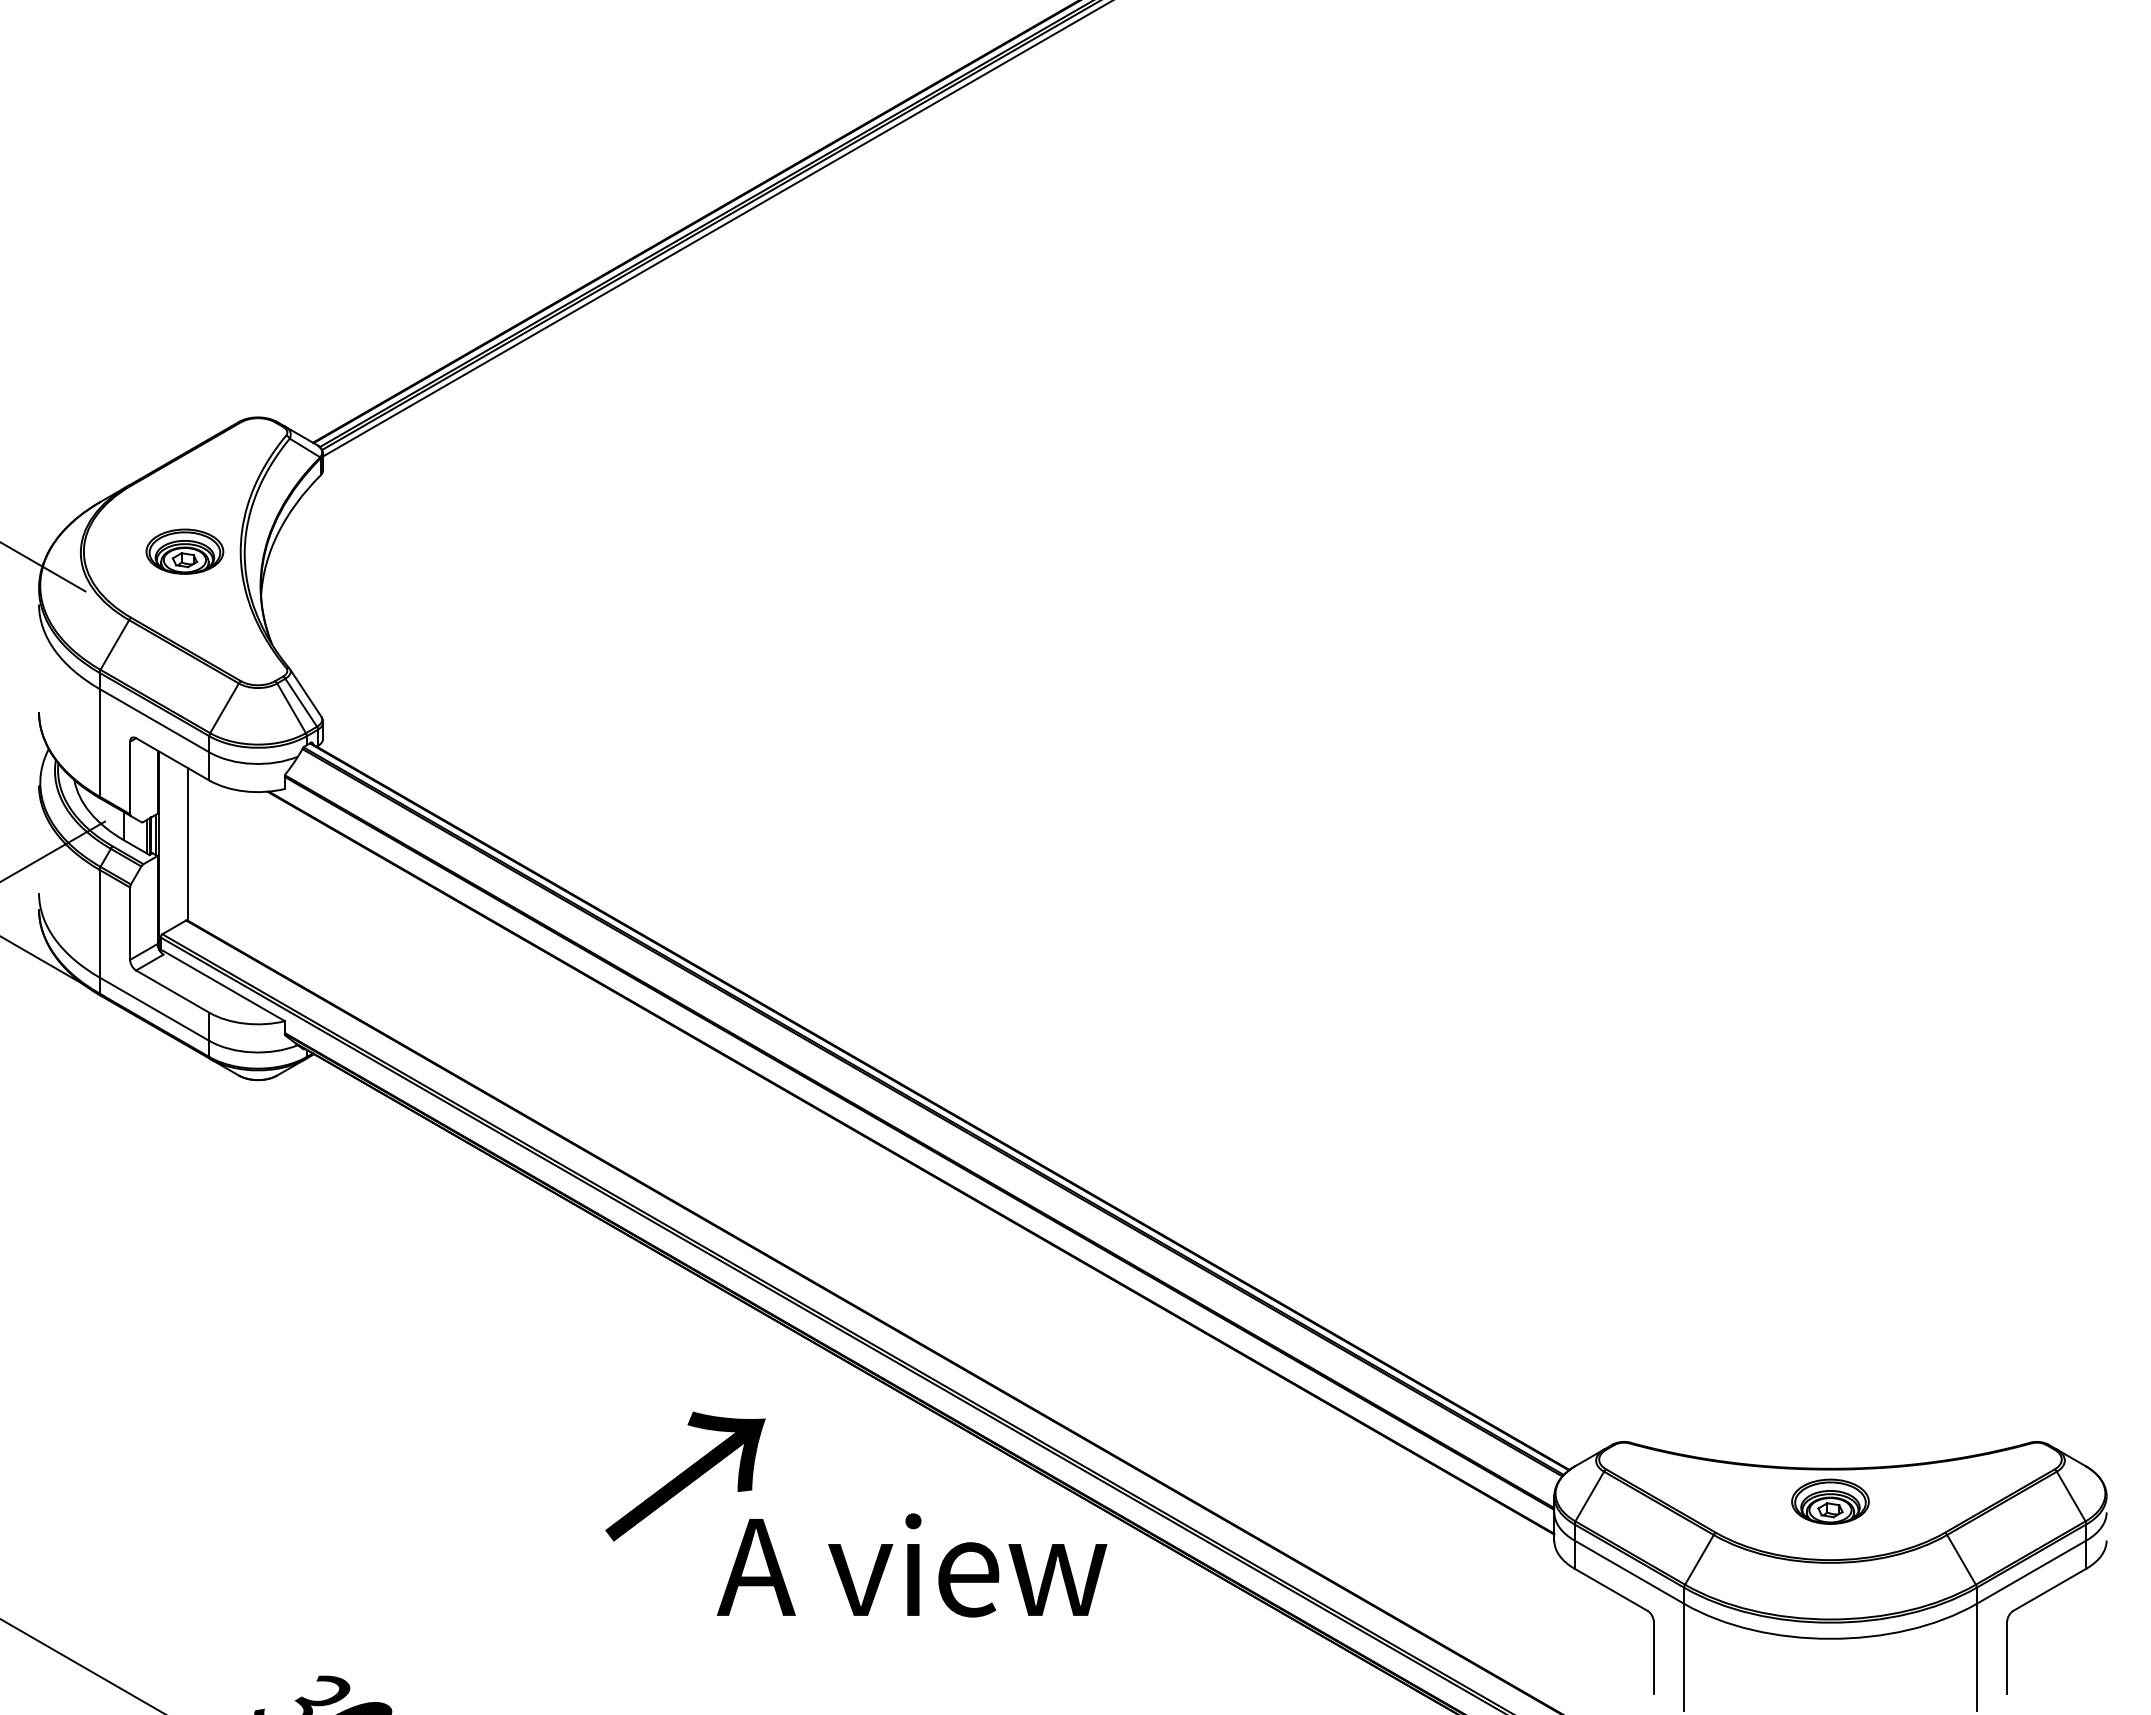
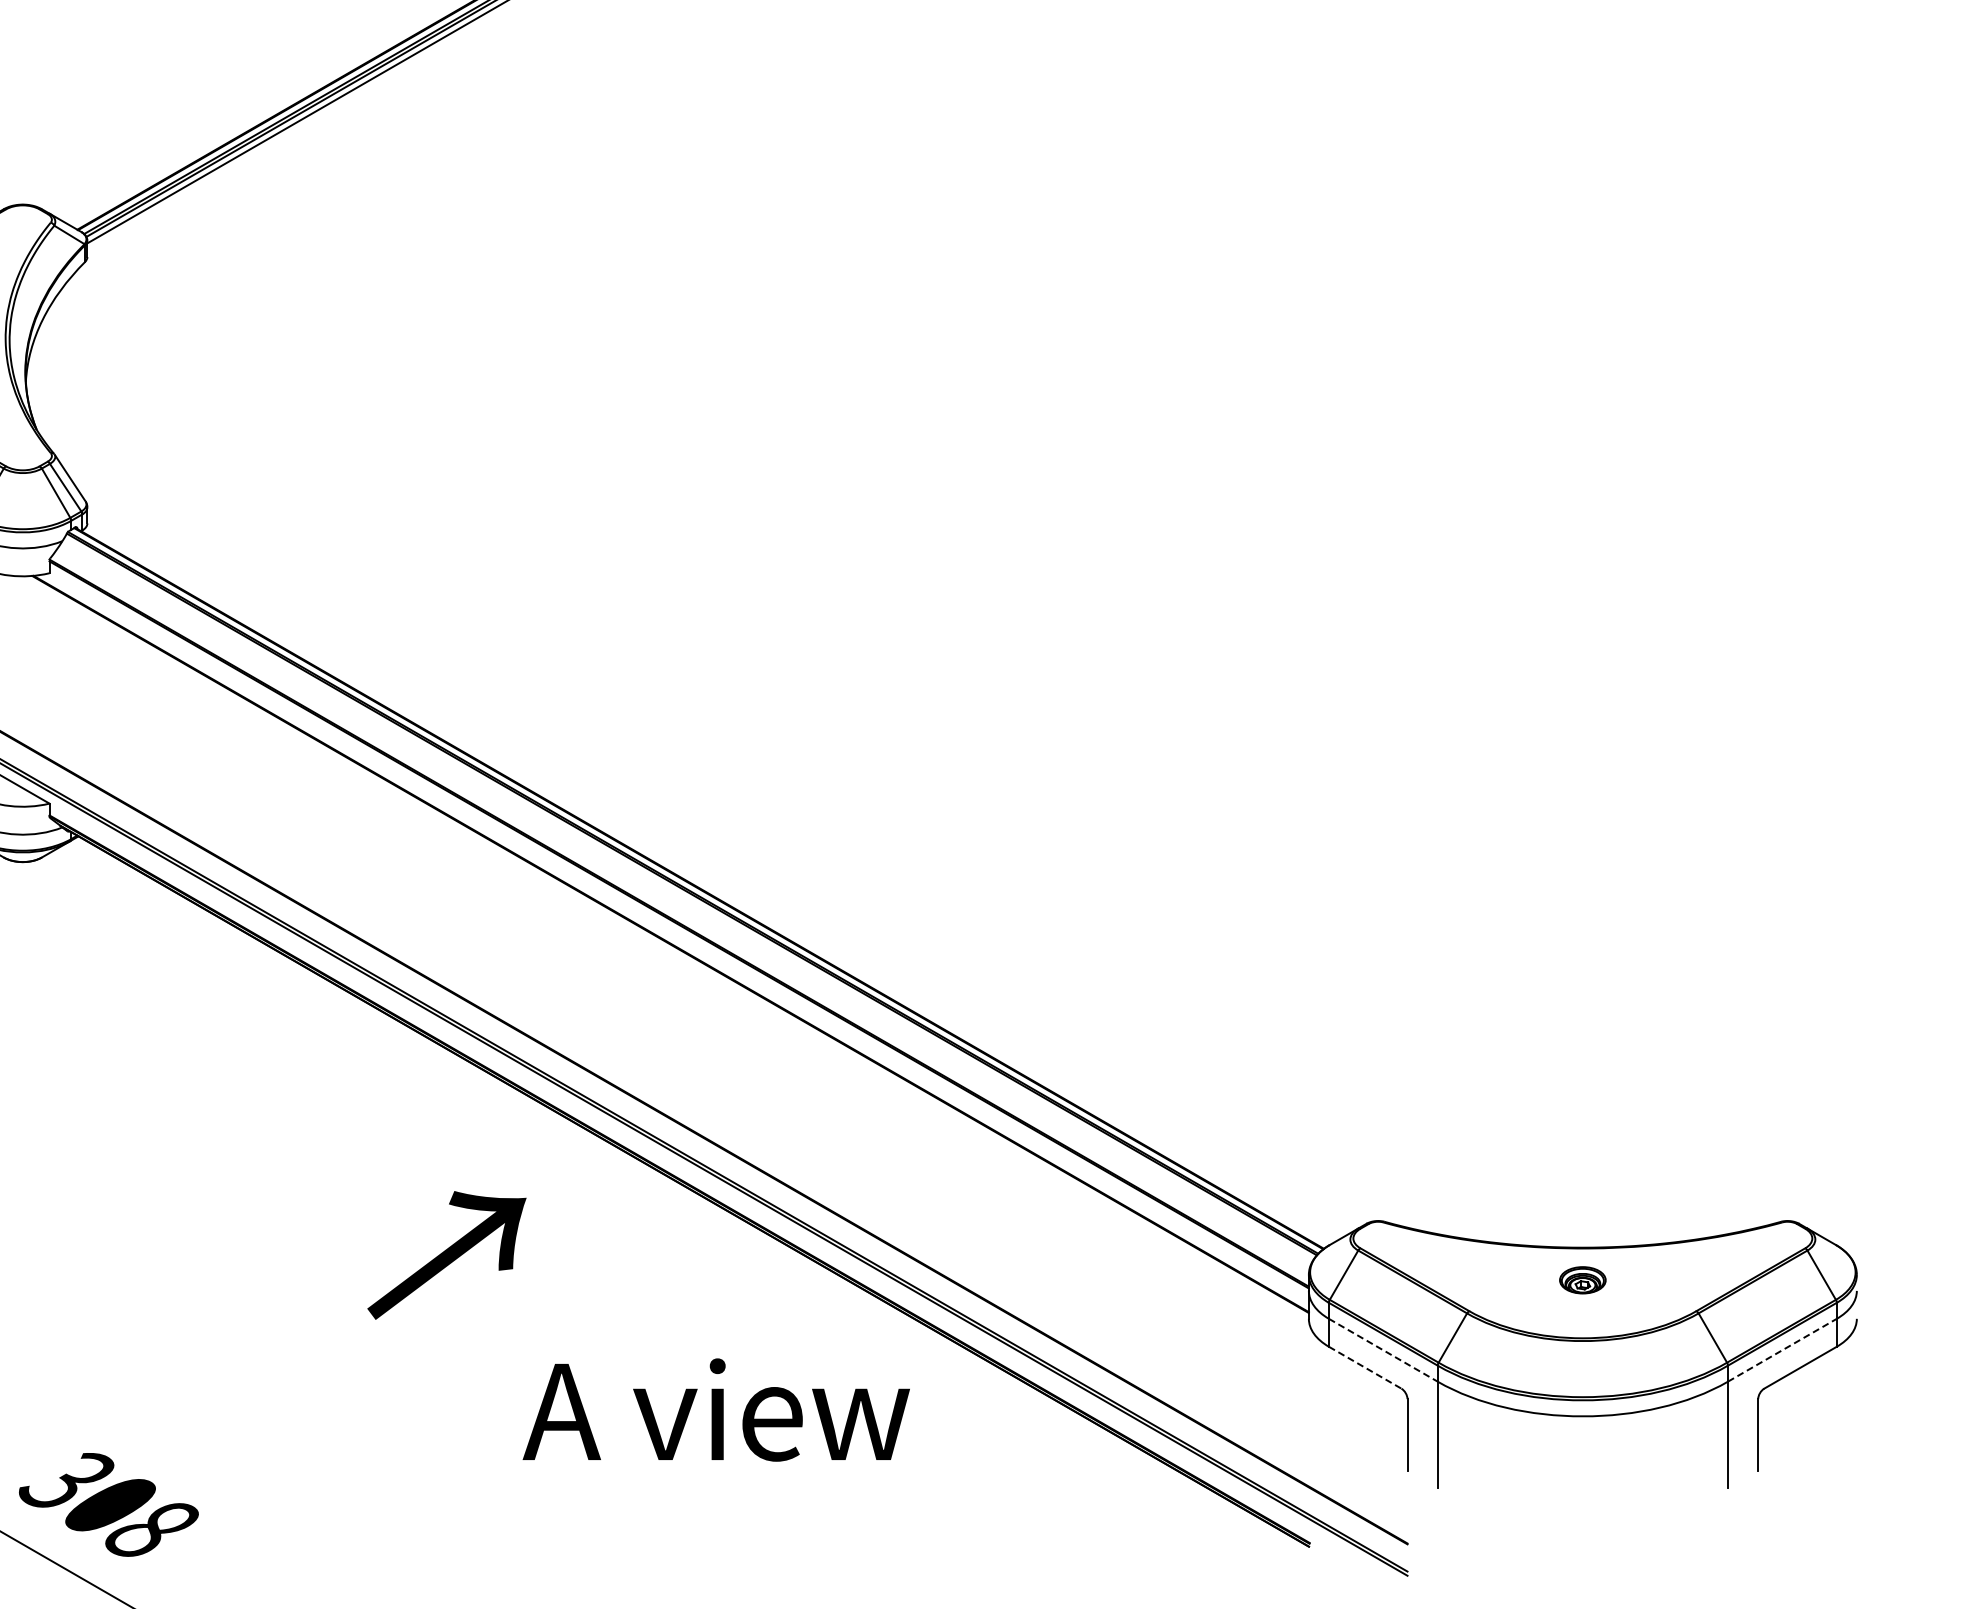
part: (1830, 1501) -> (1582, 1280), size x0.6
text: (912, 1565) -> (716, 1410), moved
line: (2032, 1571) -> (1783, 1349), solid -> dashed
line: (1629, 1572) -> (1383, 1350), solid -> dashed
line: (1611, 1590) -> (1365, 1368), solid -> dashed

